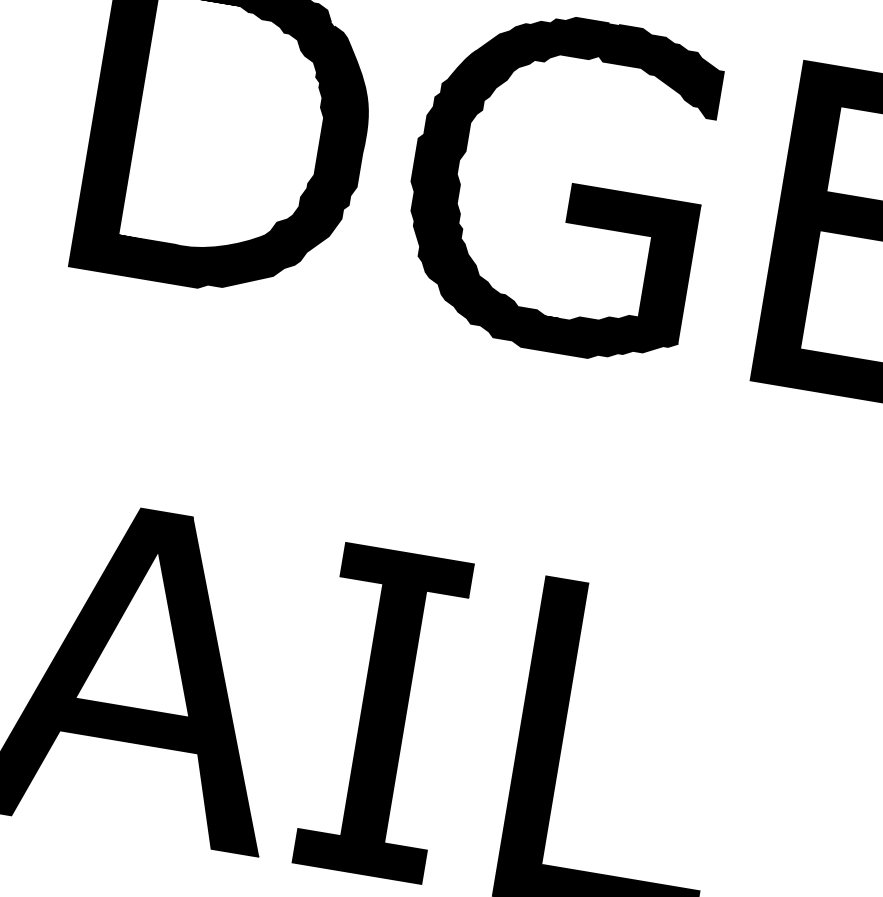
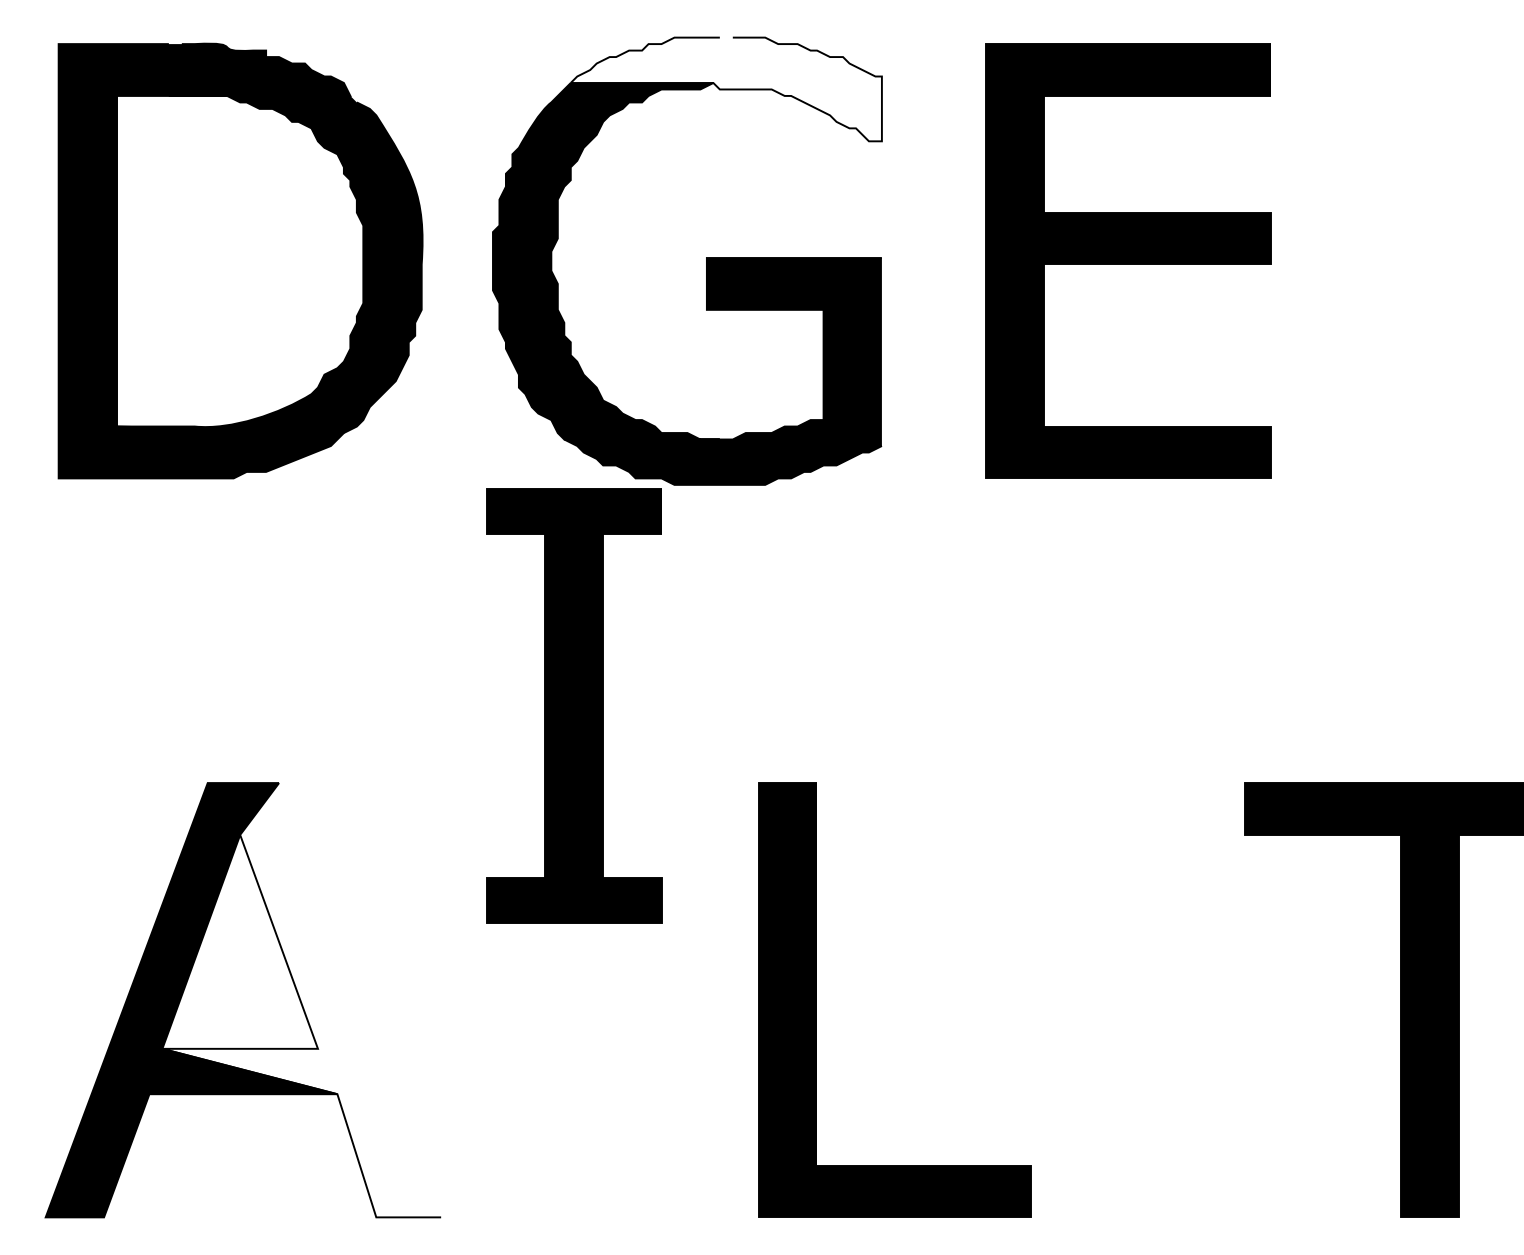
fill: (607, 62) -> (725, 89), removed
fill: (183, 680) -> (301, 1000), removed
part: (384, 712) -> (574, 705), moved

